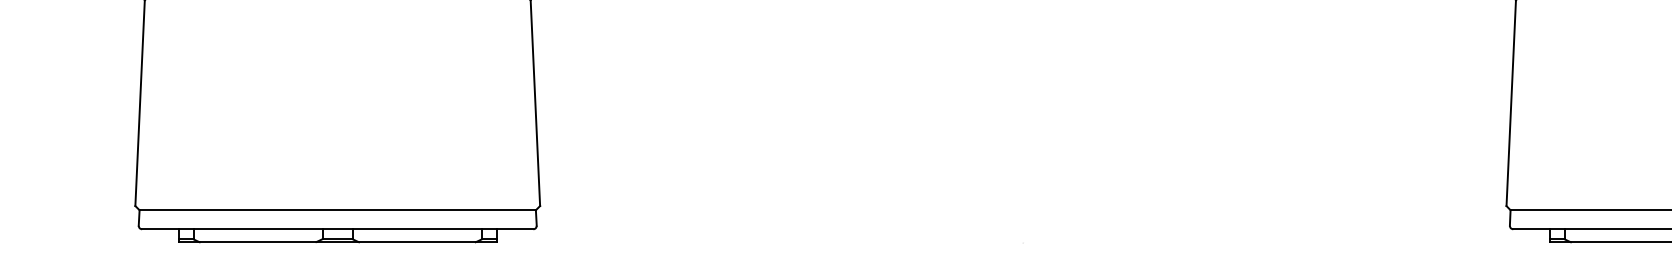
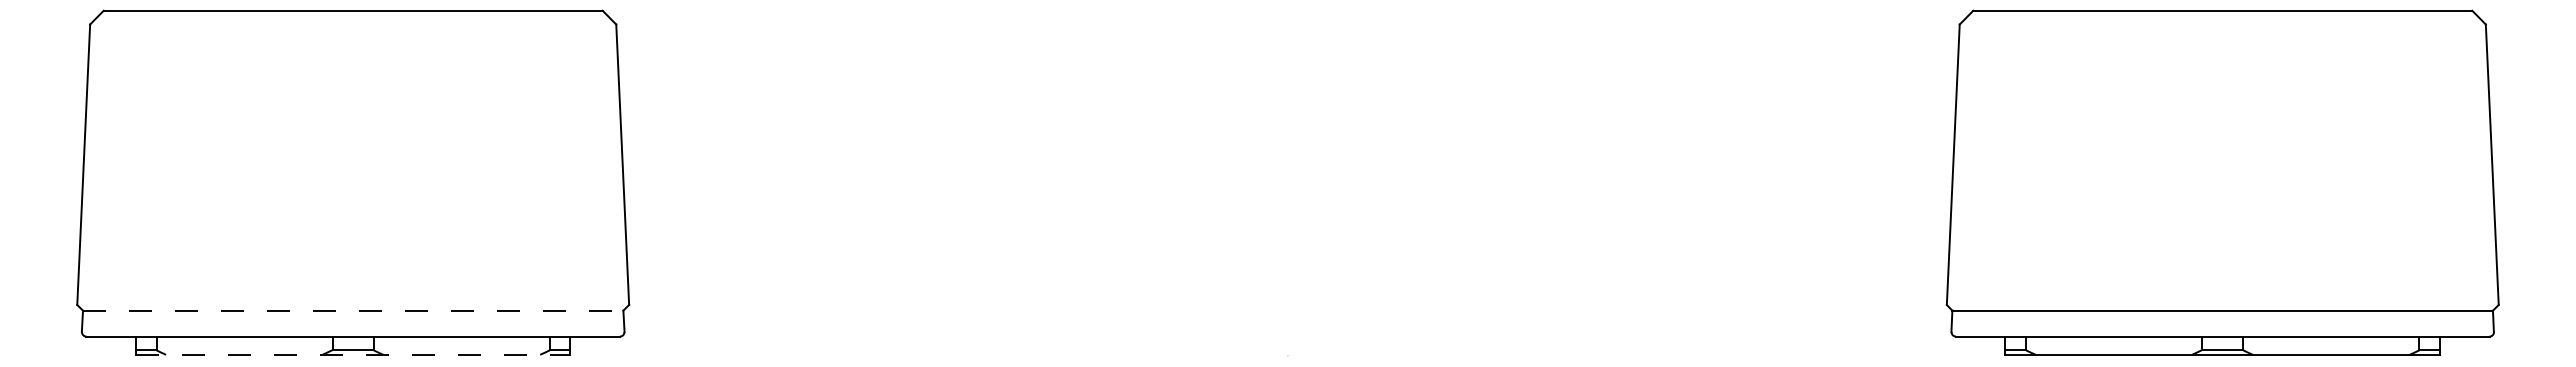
line: (337, 210) -> (353, 310), solid -> dashed
line: (337, 242) -> (353, 354), solid -> dashed

